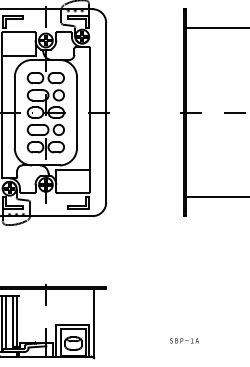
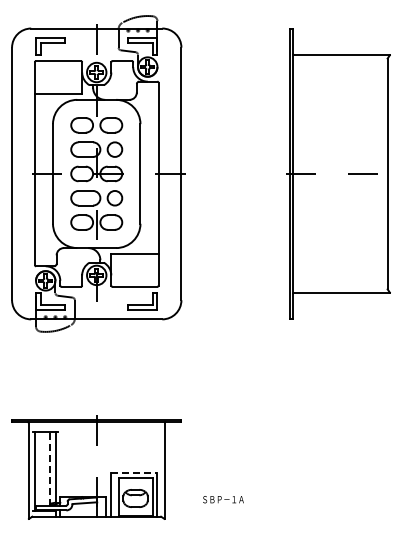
line: (6, 322) -> (41, 468), removed
line: (13, 322) -> (50, 468), solid -> dashed
line: (72, 325) -> (134, 472), solid -> dashed
text: (184, 340) -> (223, 499), moved

